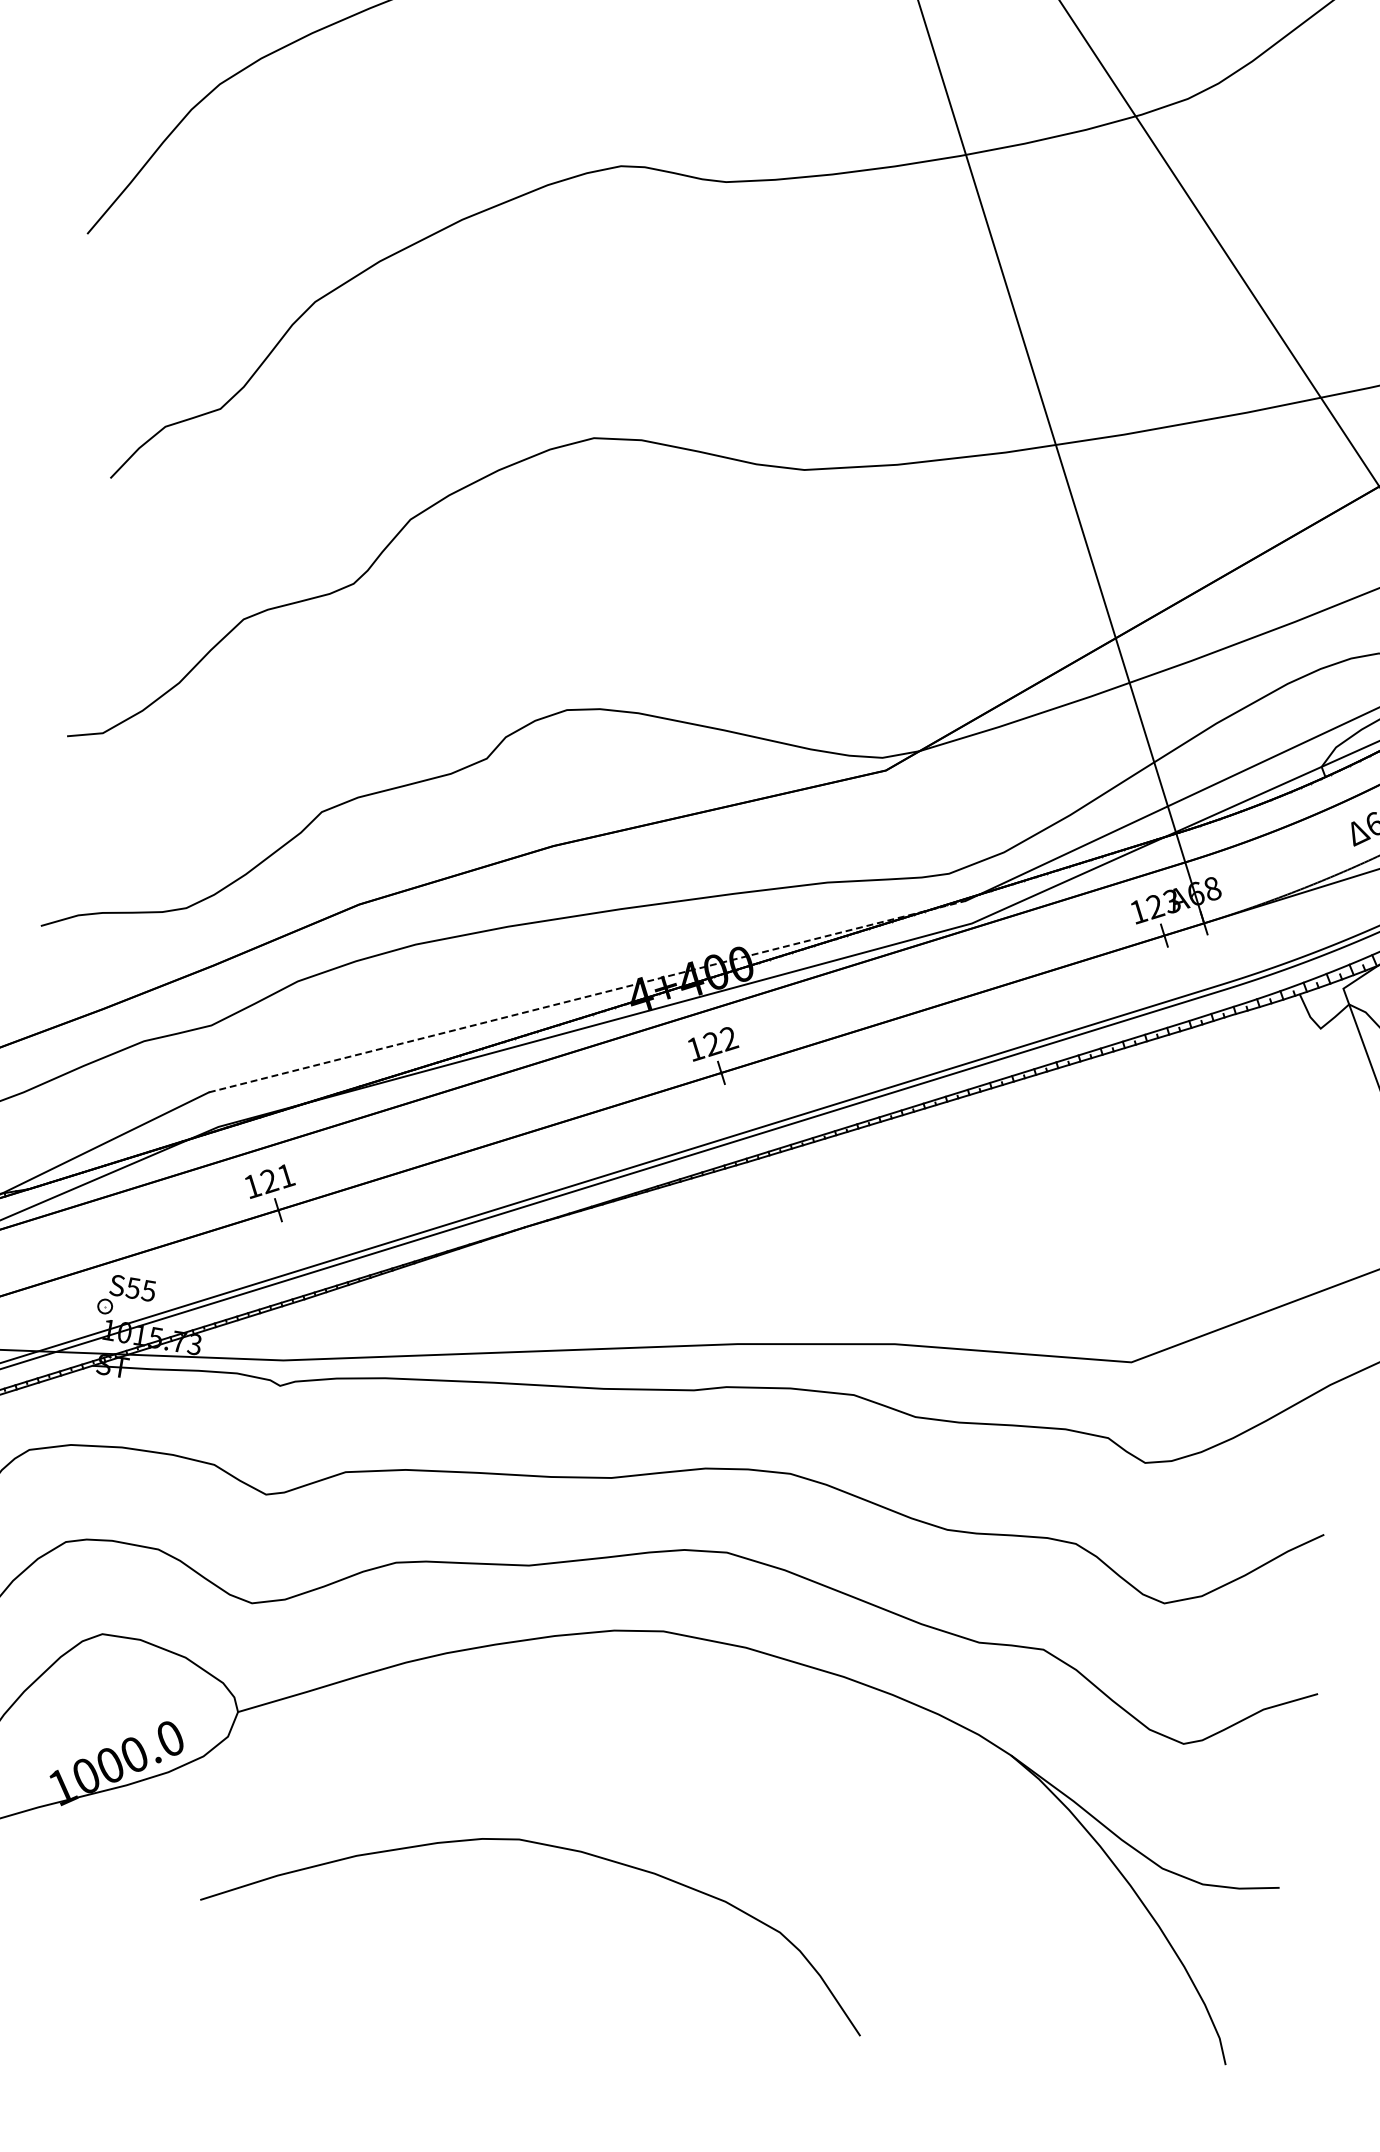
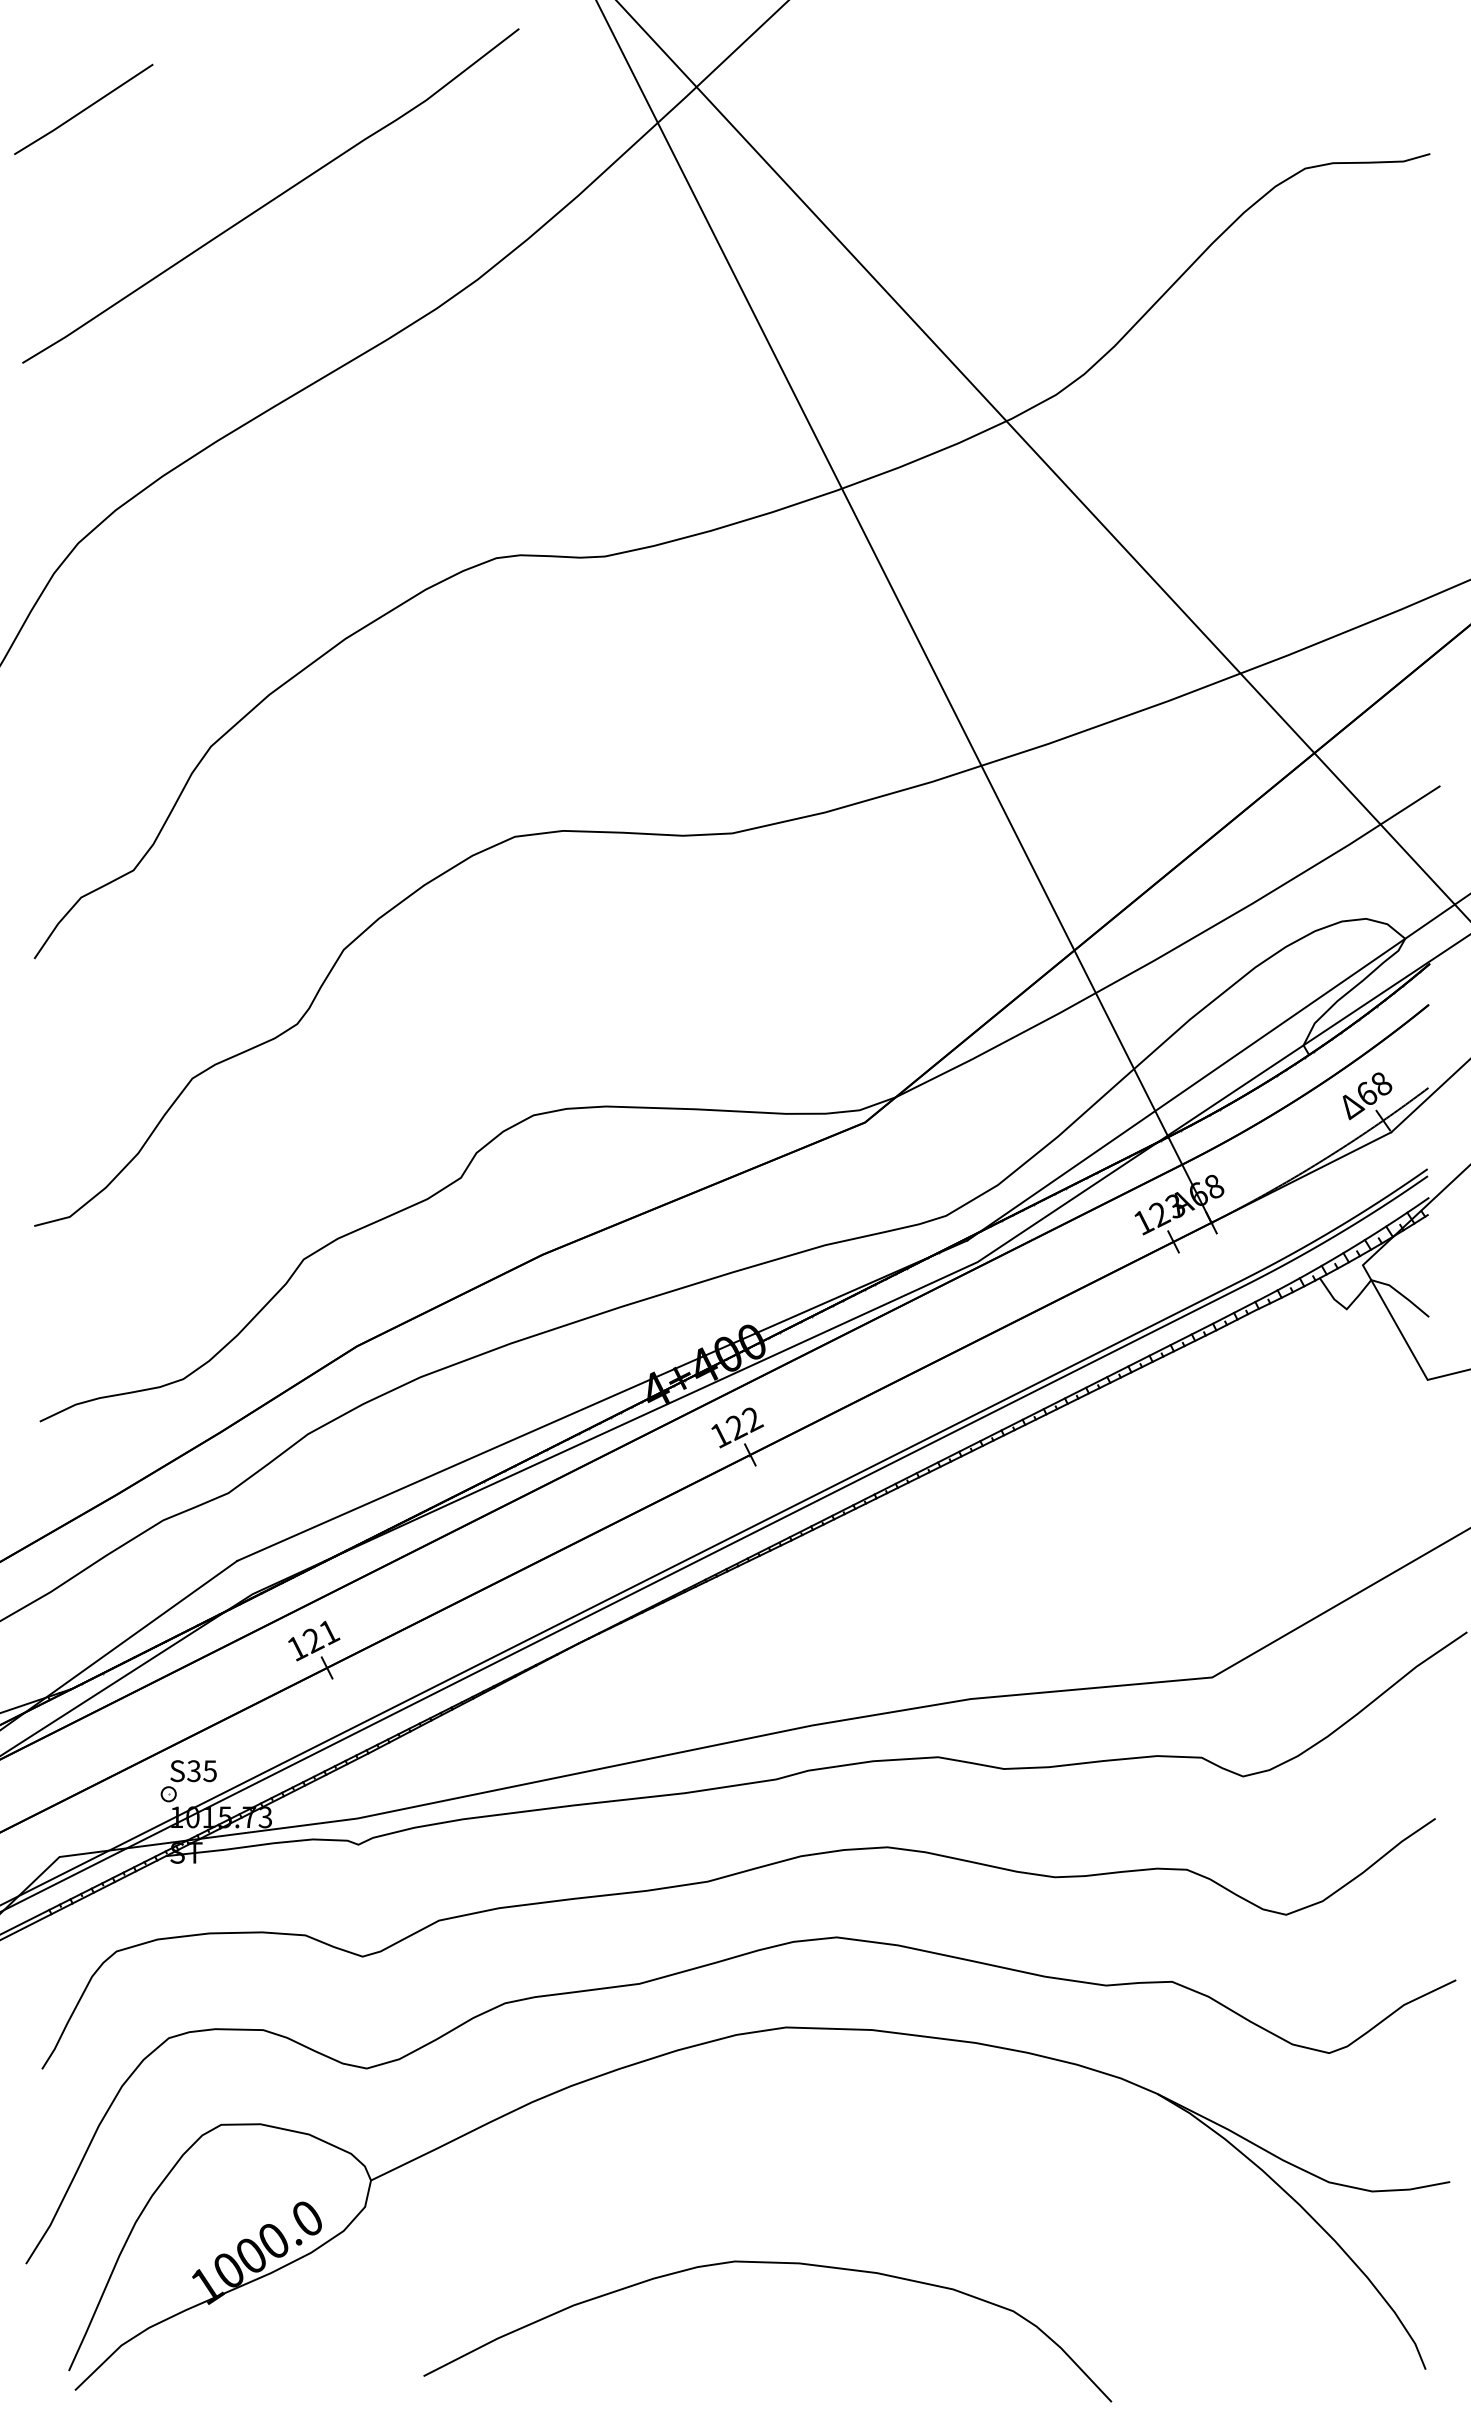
line: (587, 996) -> (602, 1400), dashed -> solid
text: (133, 1287) -> (194, 1770), S55 -> S35
curve: (550, 1846) -> (767, 2263), moved

